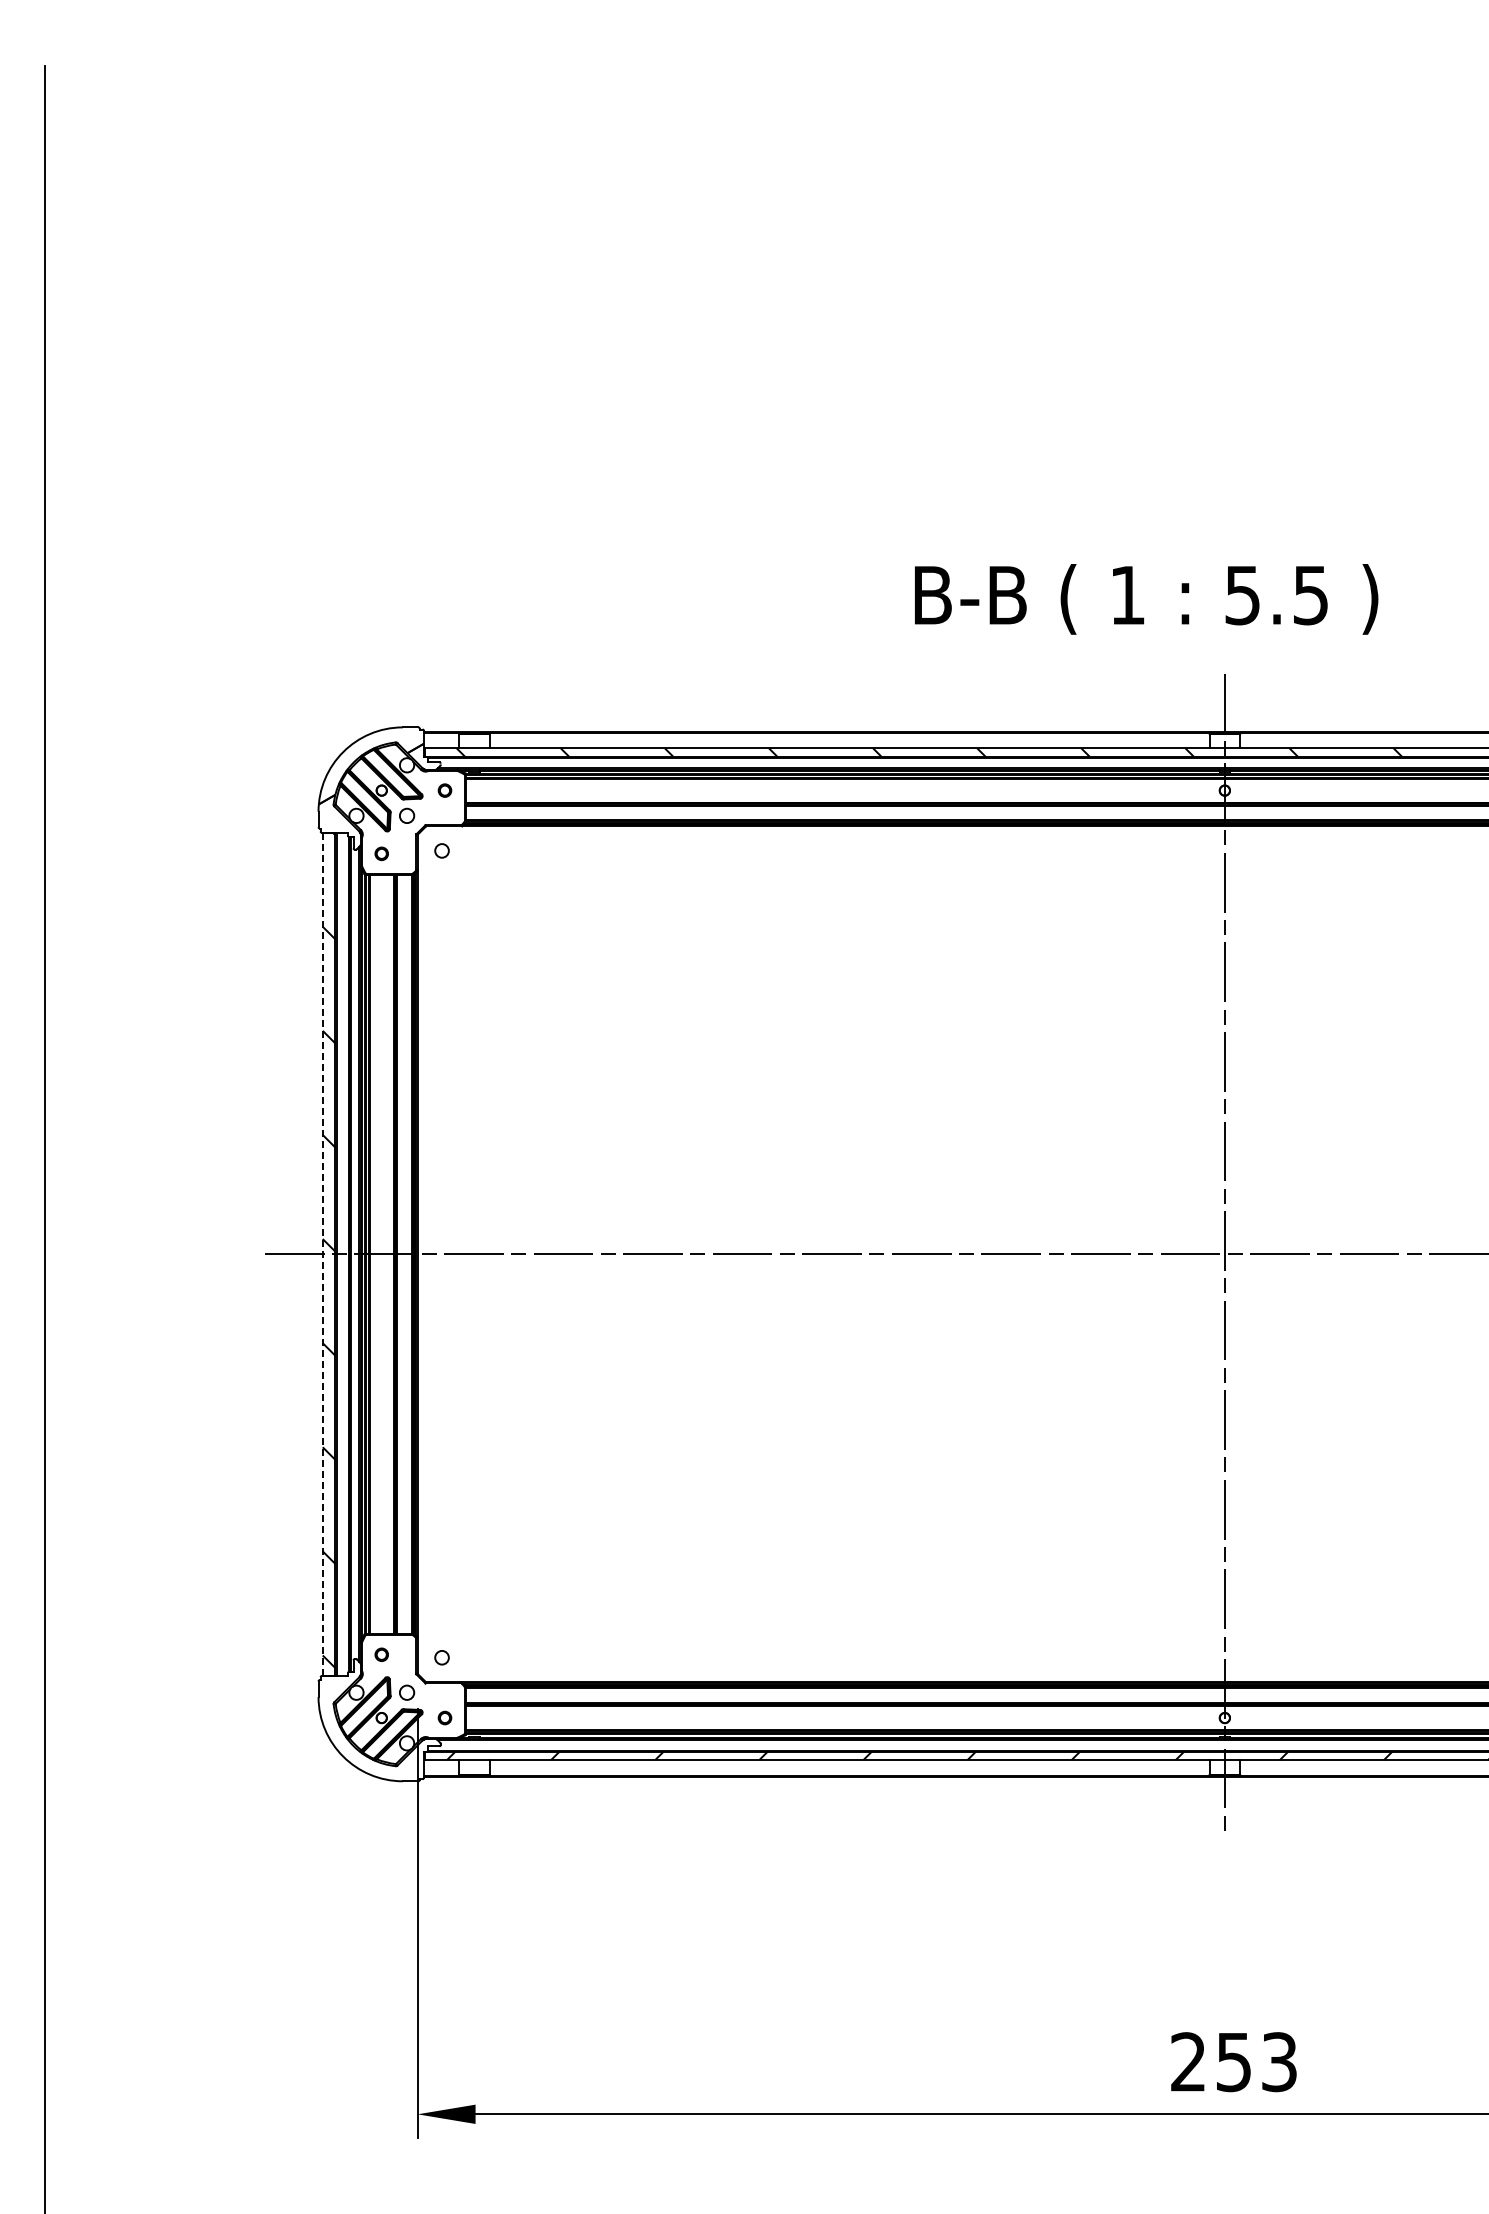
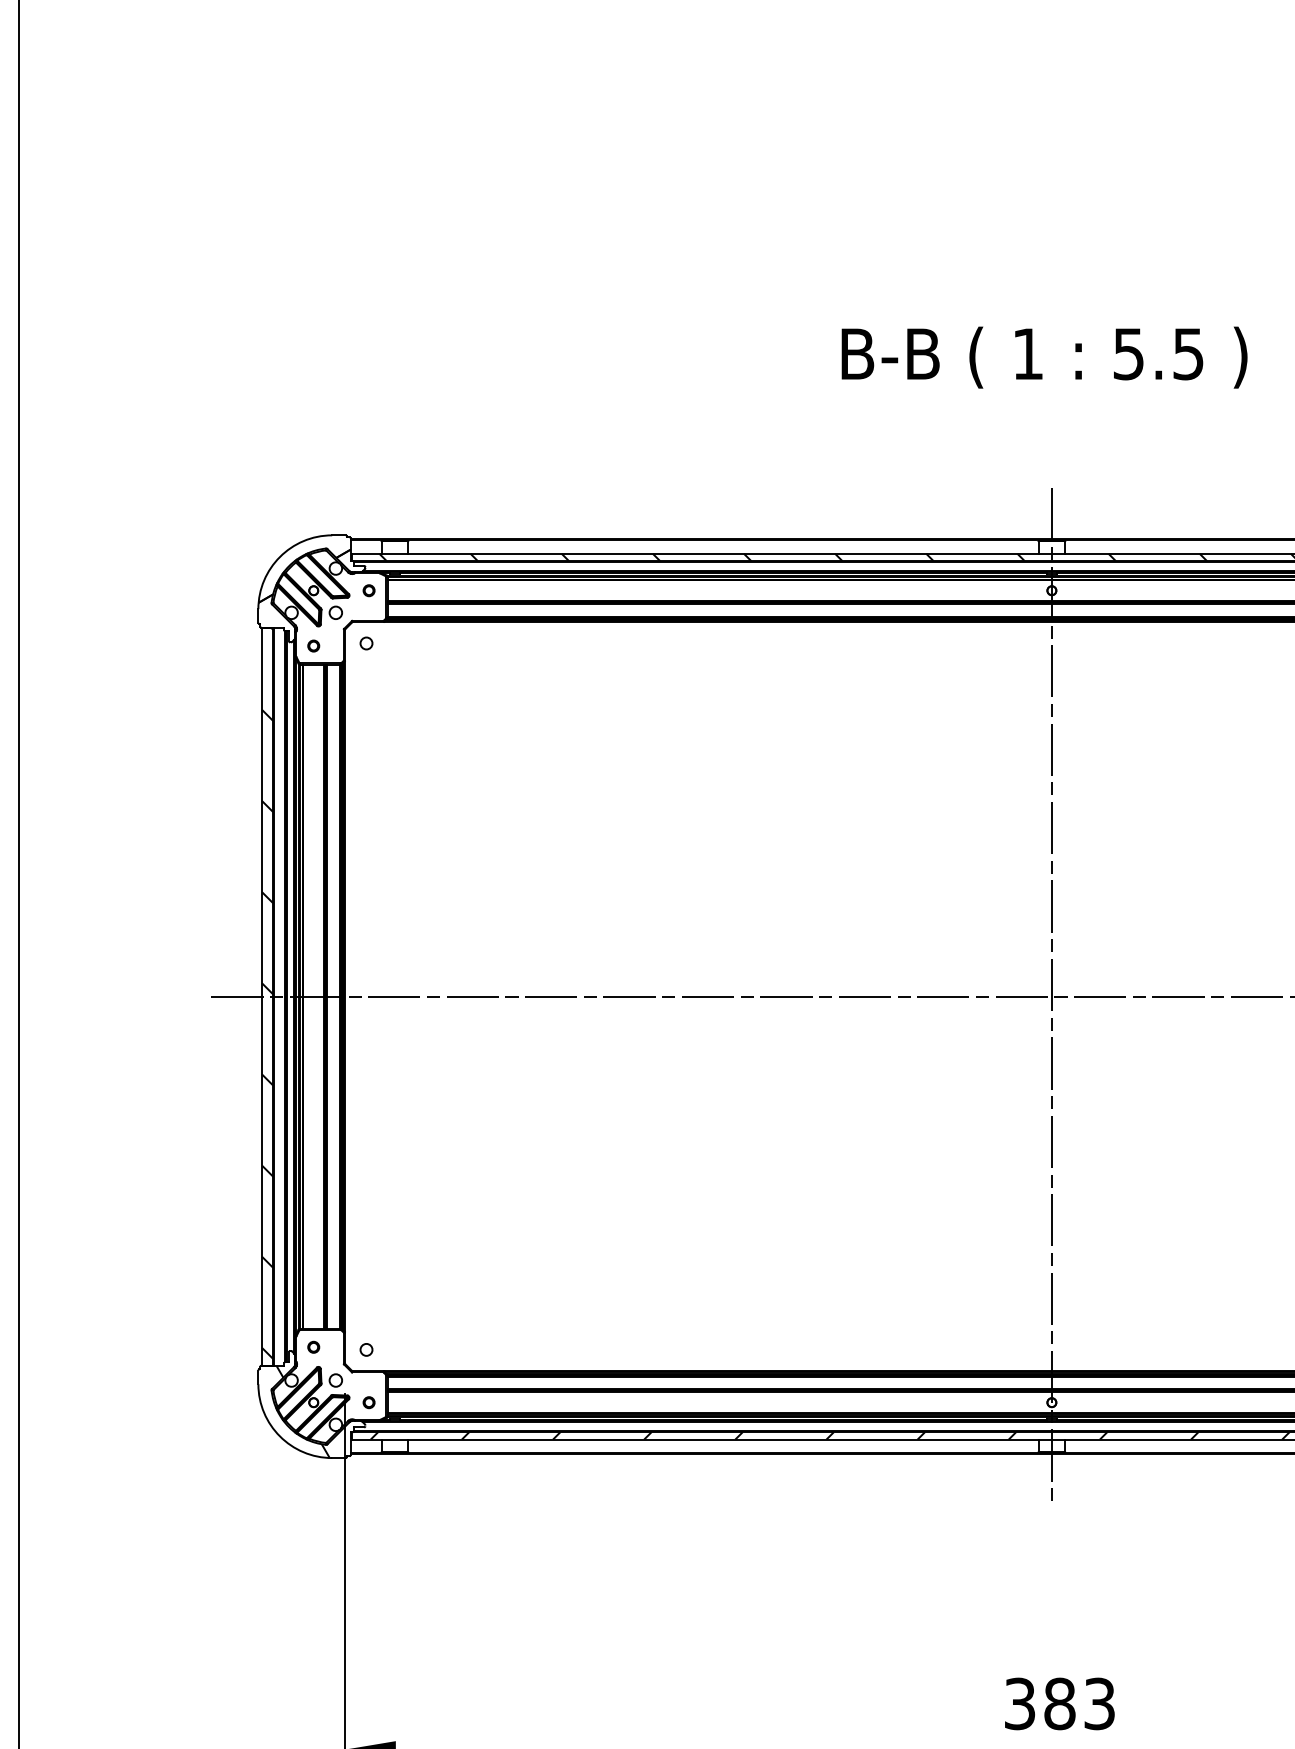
text: (1146, 599) -> (1044, 357), moved
line: (322, 1254) -> (261, 996), dashed -> solid
hatch: (369, 1728) -> (302, 1411), added
text: (1211, 2062) -> (1040, 1704), 253 -> 383

